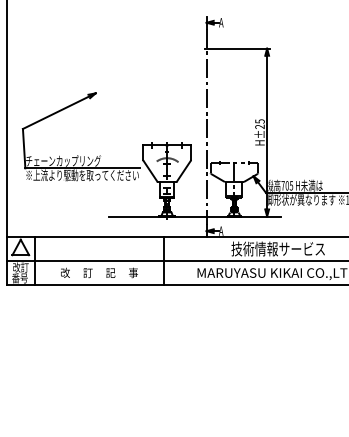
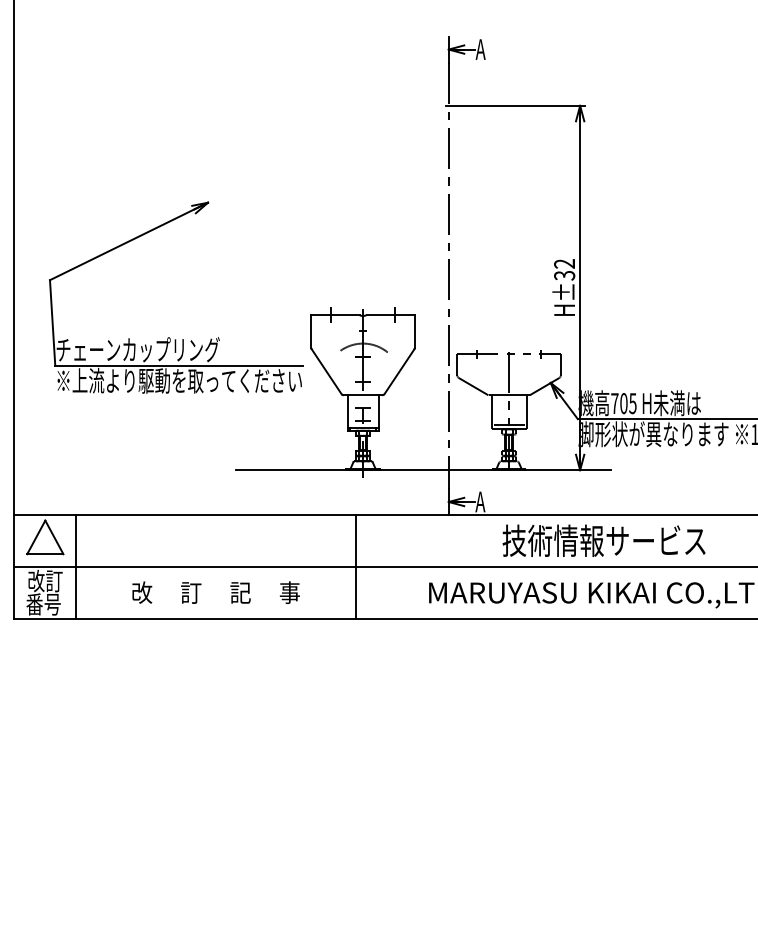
text: (259, 124) -> (563, 270), H±25 -> H±32

